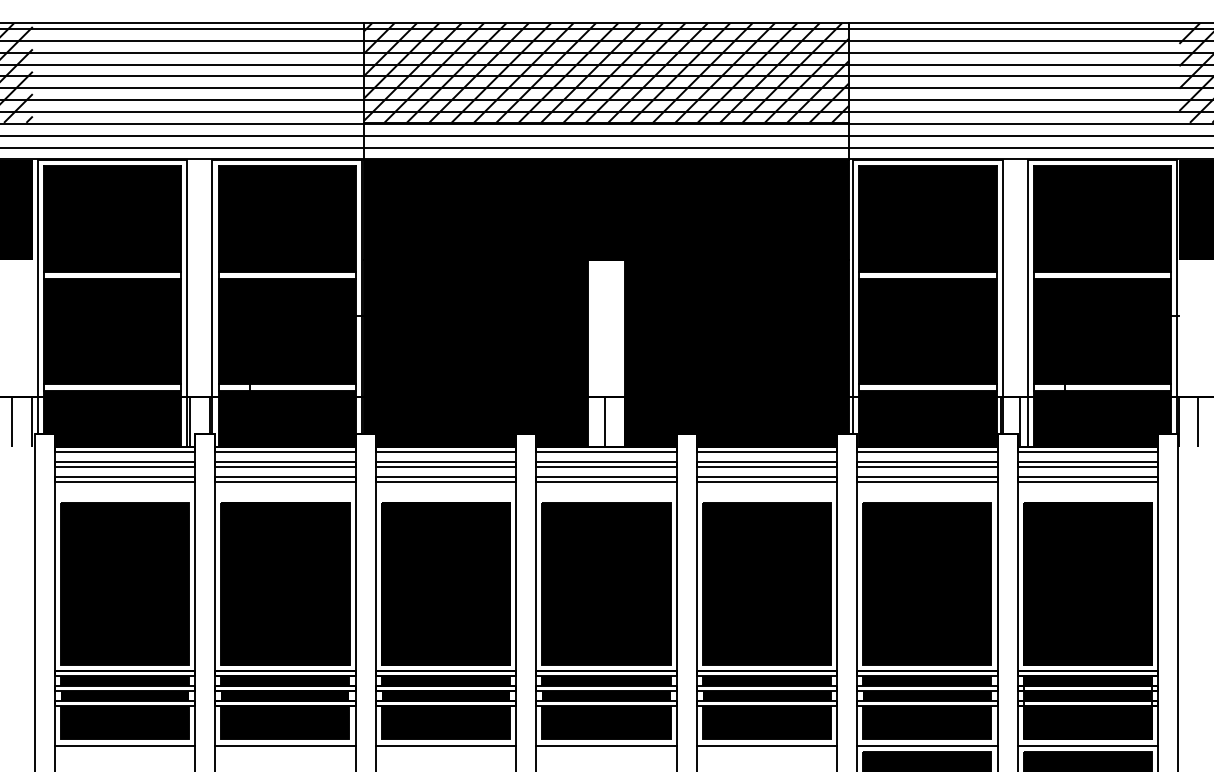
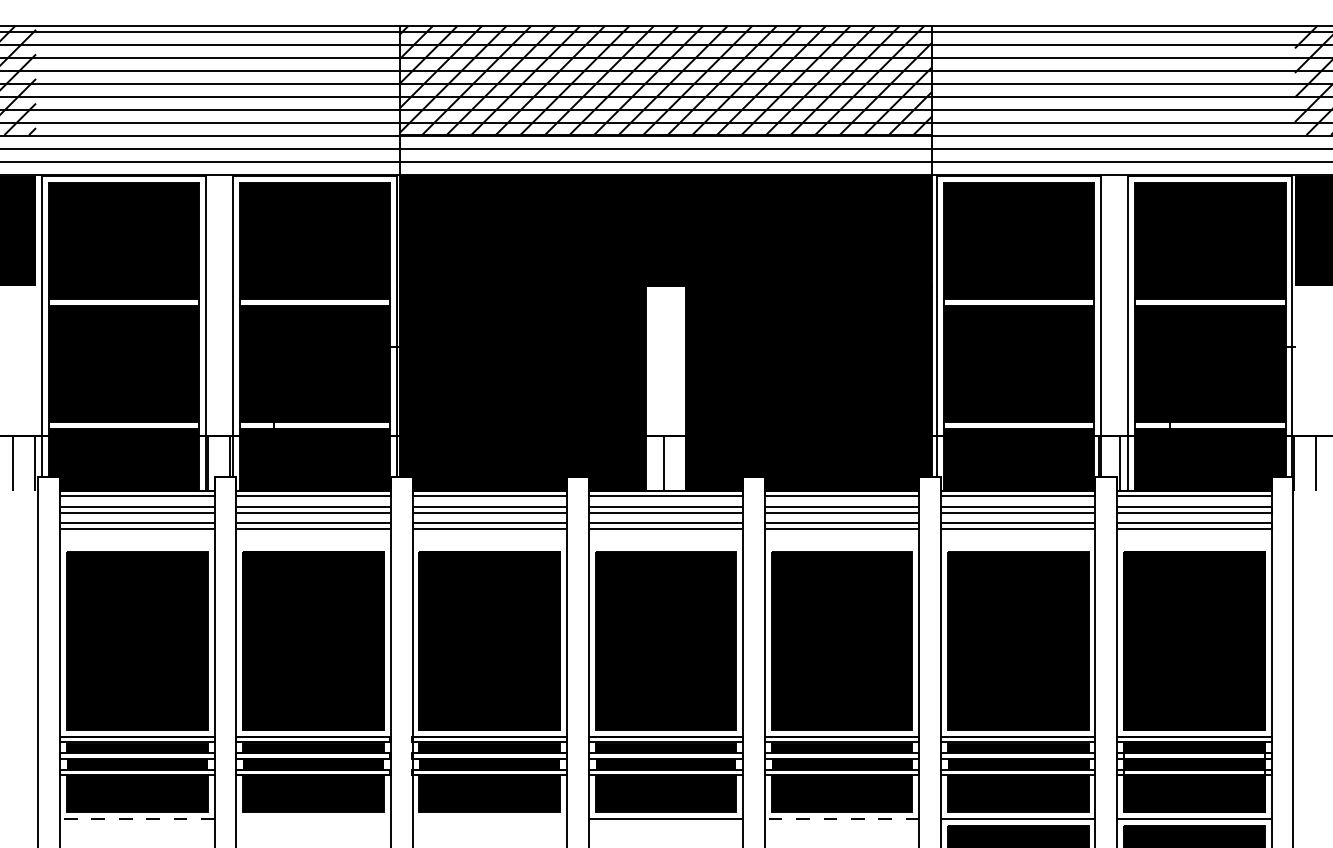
line: (124, 745) -> (136, 818), solid -> dashed
line: (285, 745) -> (313, 818), removed
line: (445, 745) -> (489, 818), removed
line: (766, 745) -> (841, 818), solid -> dashed

